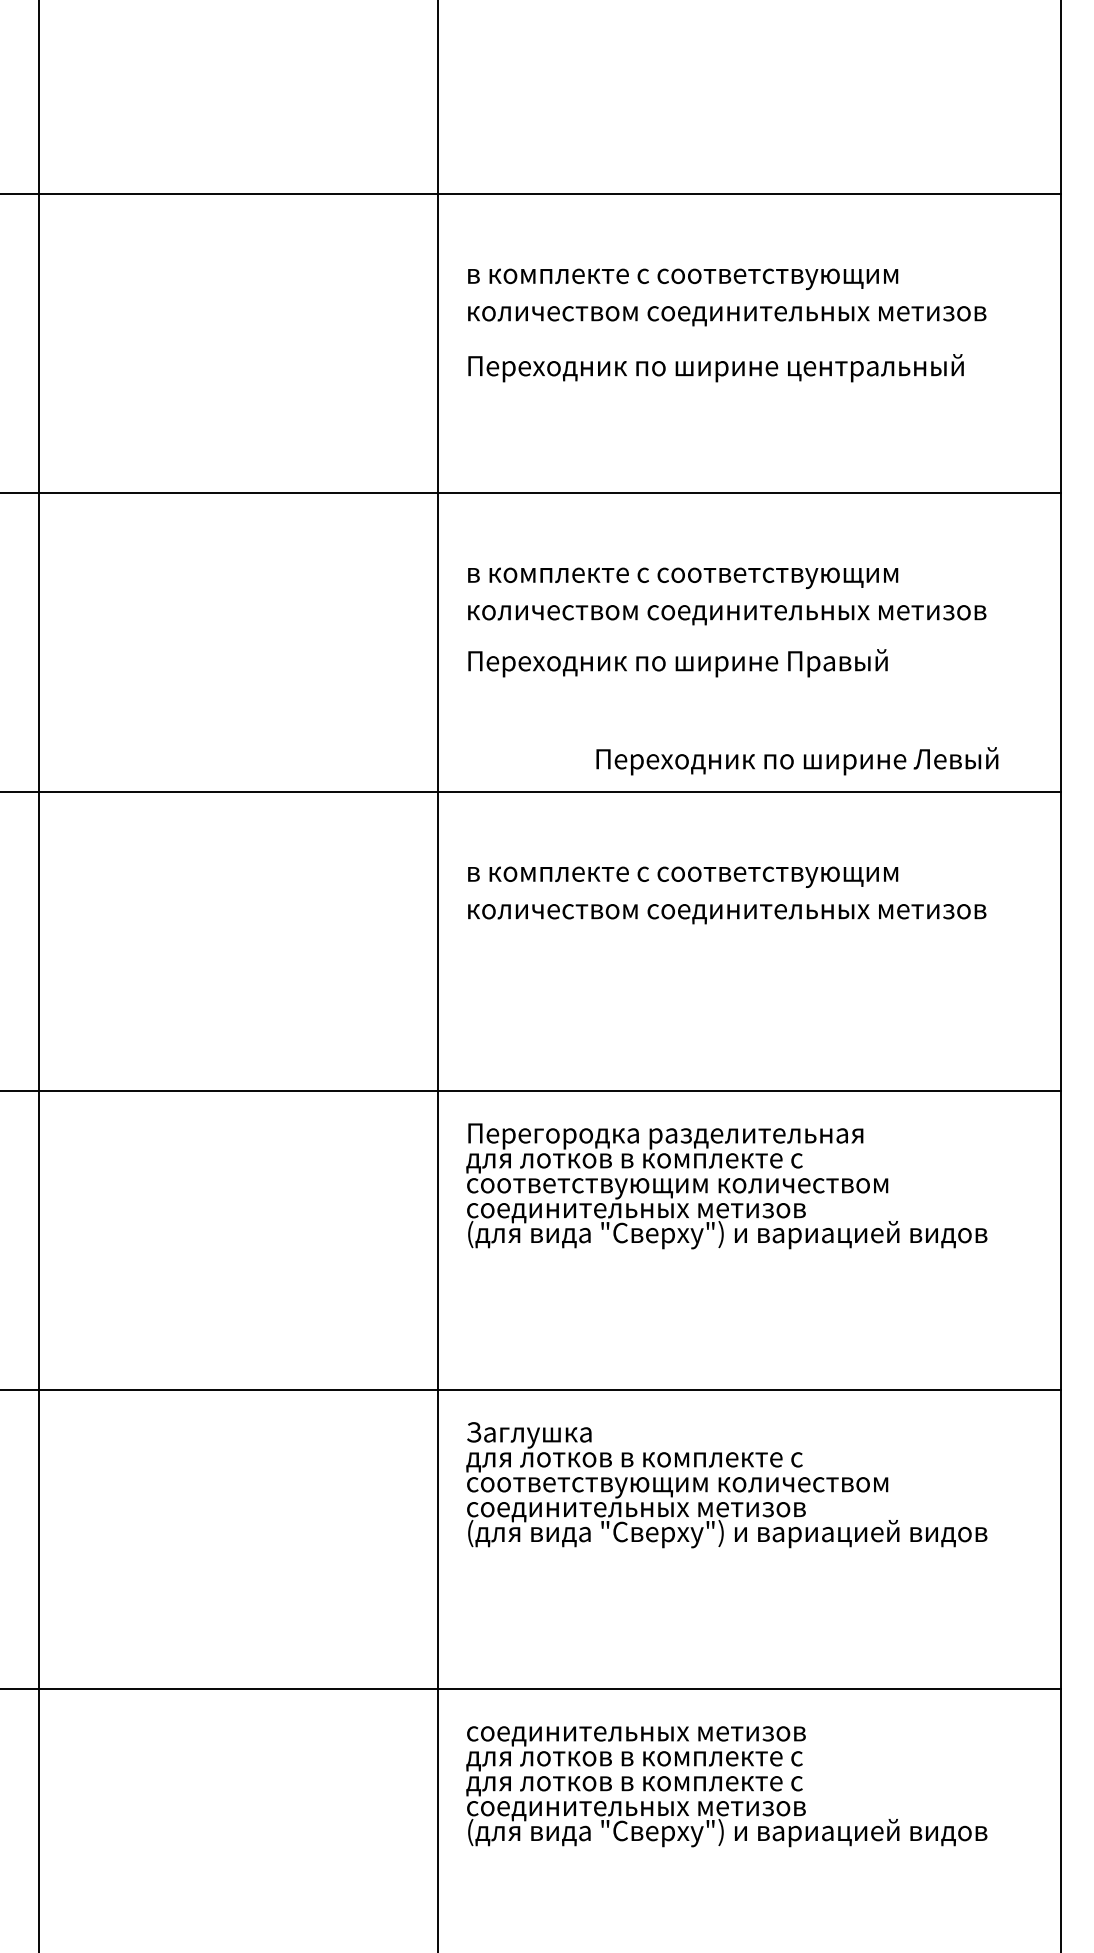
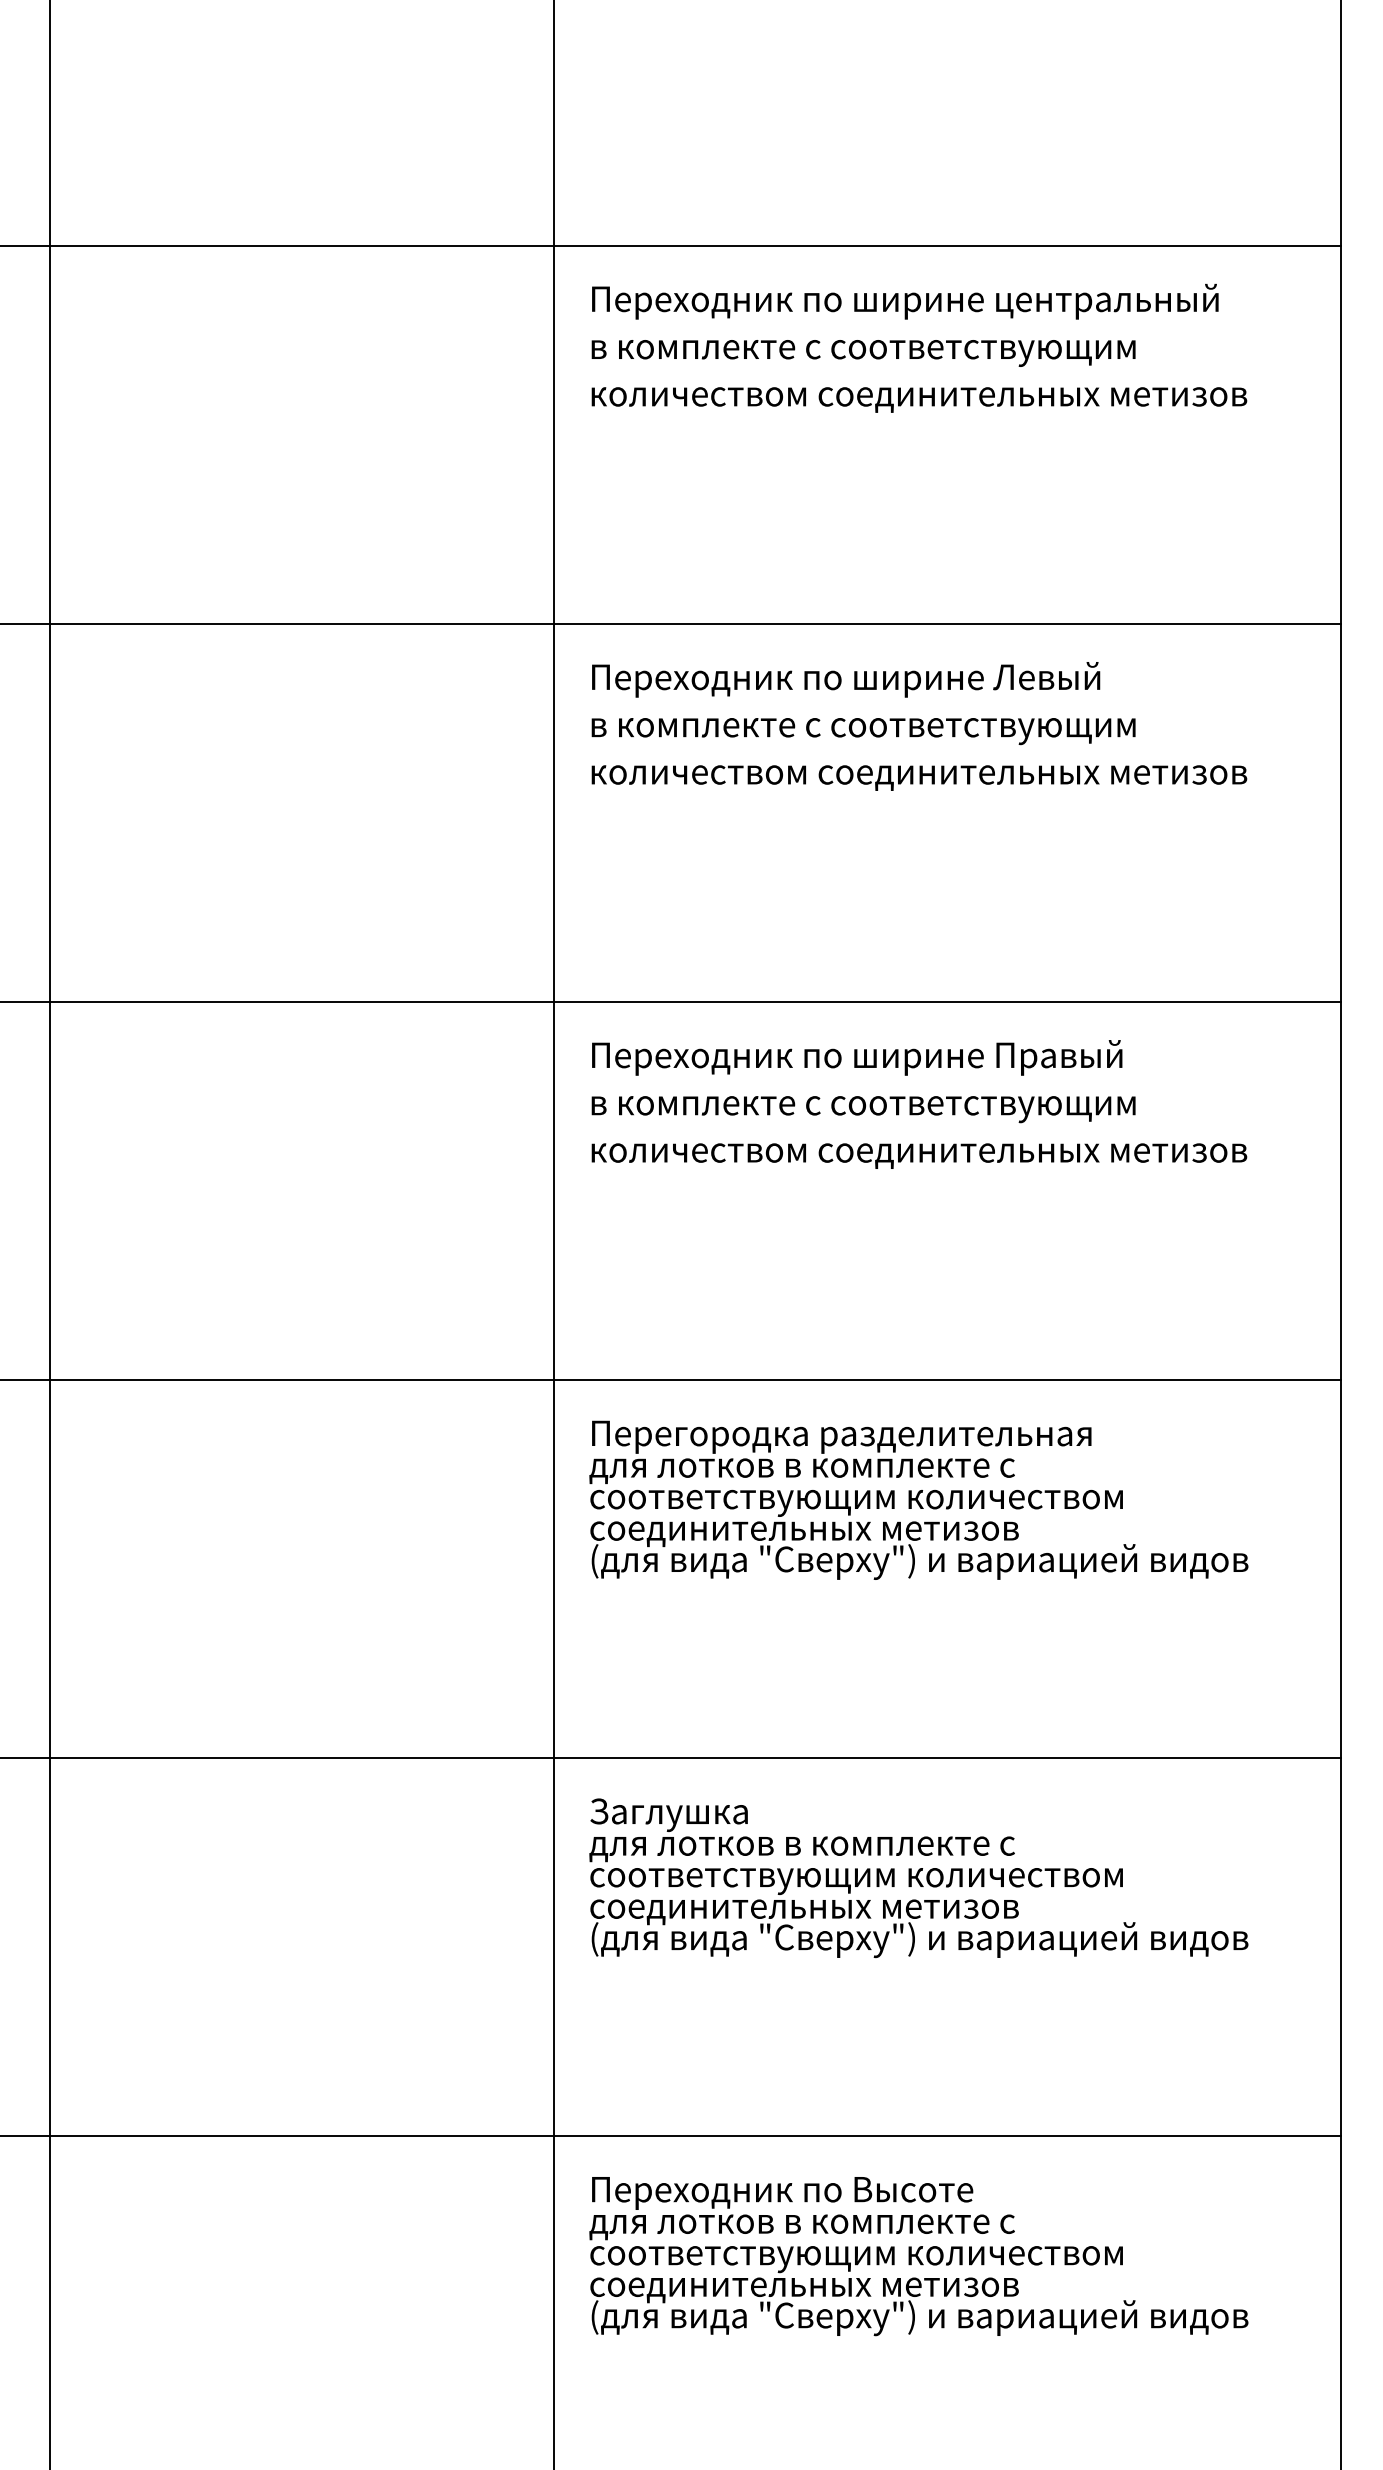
text: (716, 367) -> (905, 301), moved
text: (678, 662) -> (857, 1057), moved
text: (797, 761) -> (846, 679), moved
text: (636, 1734) -> (804, 2193), соединительных метизов -> Переходник по Высоте
text: (676, 1786) -> (855, 2259), для лотков в комплекте с -> соответствующим количеством

